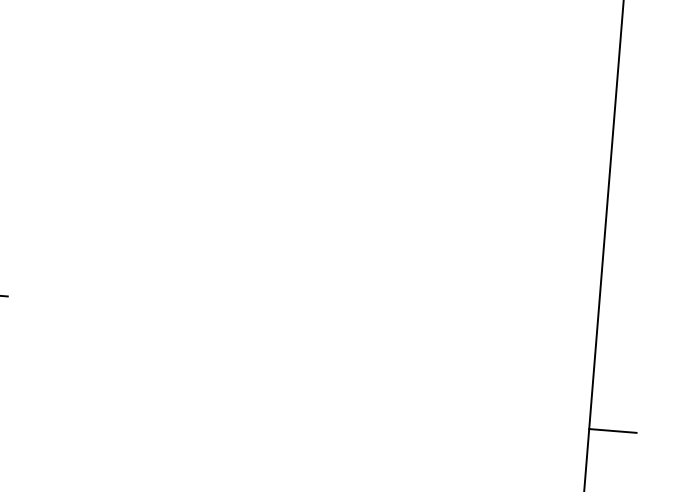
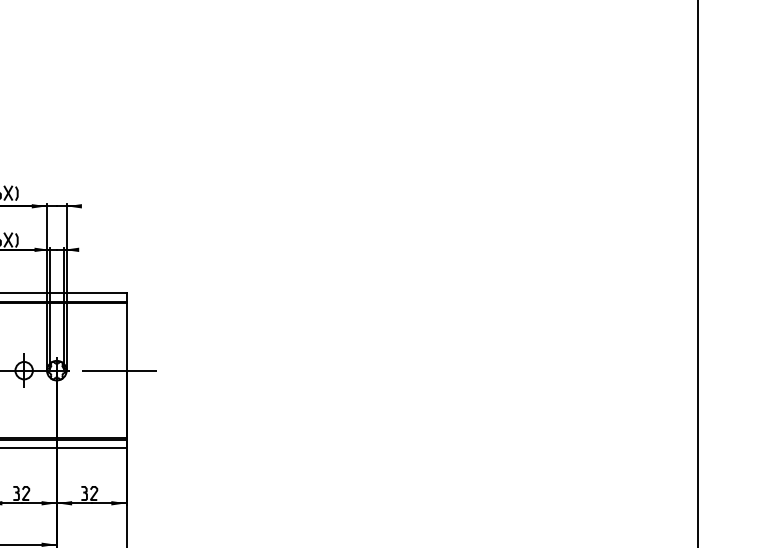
line: (613, 431) -> (719, 449), removed

